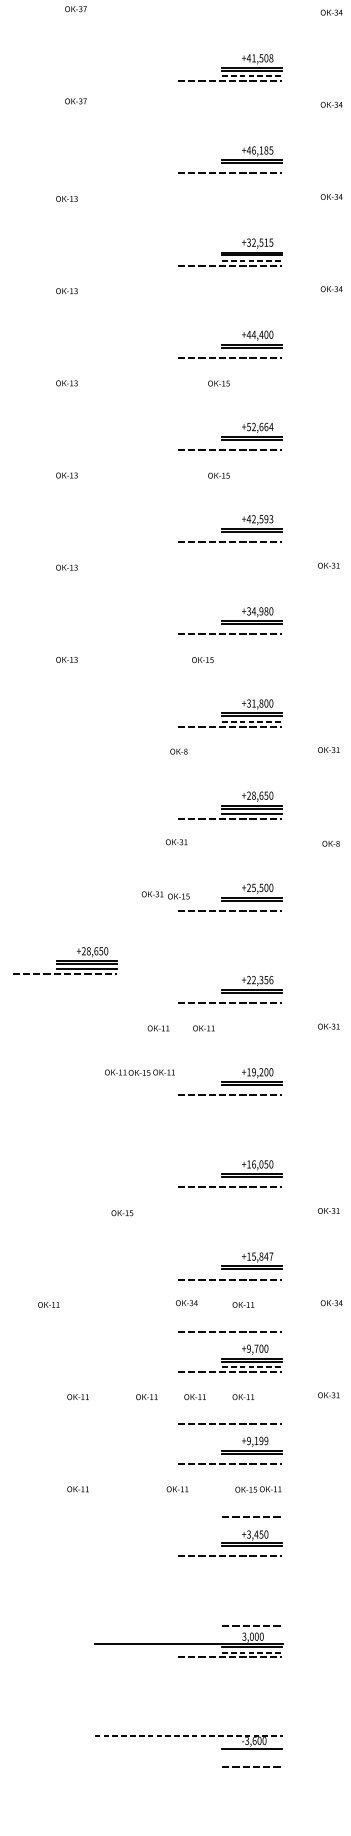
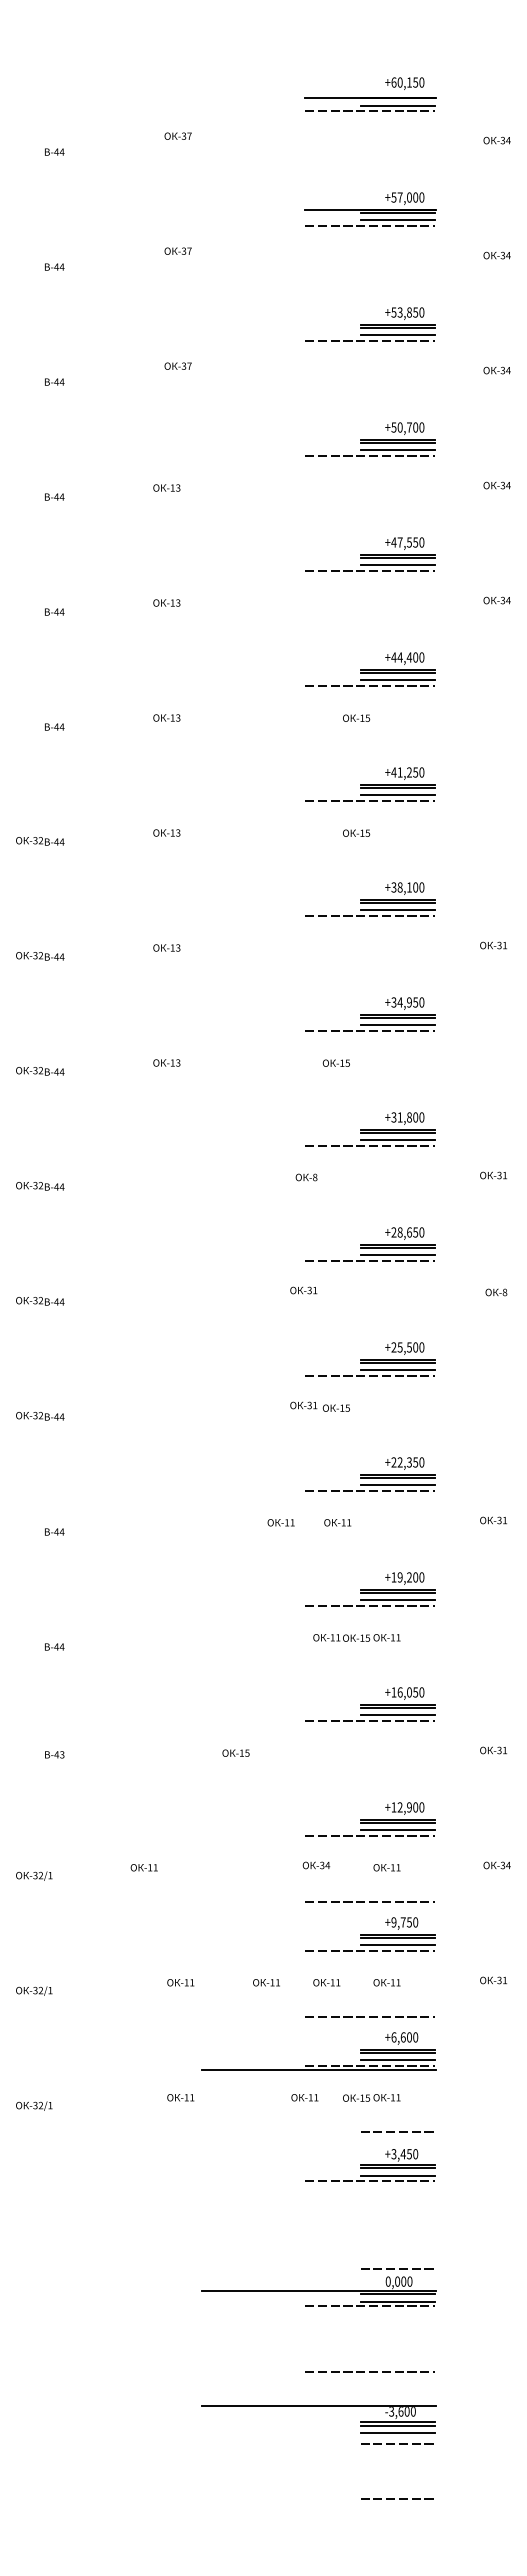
text: (259, 58) -> (407, 312), +41,508 -> +53,850
line: (252, 76) -> (398, 335), dashed -> solid
text: (259, 150) -> (407, 427), +46,185 -> +50,700
line: (251, 168) -> (397, 450), added
text: (259, 242) -> (407, 542), +32,515 -> +47,550
line: (252, 261) -> (398, 565), dashed -> solid
line: (251, 353) -> (397, 680), added
text: (259, 427) -> (407, 772), +52,664 -> +41,250
line: (251, 445) -> (397, 795), added
text: (259, 519) -> (407, 887), +42,593 -> +38,100
line: (251, 536) -> (397, 909), added
text: (266, 611) -> (415, 1002), +34,980 -> +34,950
line: (251, 629) -> (397, 1024), added
line: (252, 721) -> (398, 1139), dashed -> solid
text: (165, 895) -> (319, 1406), moved
line: (251, 905) -> (397, 1369), added
part: (65, 960) -> (164, 1438), removed
text: (271, 980) -> (421, 1462), +22,356 -> +22,350
line: (251, 997) -> (397, 1484), added
text: (139, 1072) -> (356, 1637), moved
line: (251, 1089) -> (397, 1599), added
line: (251, 1182) -> (397, 1714), added
text: (262, 1256) -> (410, 1807), +15,847 -> +12,900
line: (251, 1274) -> (397, 1829), added
text: (261, 1348) -> (409, 1922), +9,700 -> +9,750
line: (252, 1366) -> (398, 1944), dashed -> solid
text: (257, 1441) -> (404, 2037), +9,199 -> +6,600
line: (251, 1458) -> (397, 2059), added
line: (188, 1466) -> (318, 2069), added
text: (258, 1489) -> (371, 2097), moved
line: (251, 1551) -> (397, 2175), added
text: (243, 1636) -> (387, 2281), 3,000 -> 0,000
line: (252, 1652) -> (398, 2301), dashed -> solid
line: (229, 1708) -> (369, 2371), added
line: (189, 1736) -> (319, 2405), dashed -> solid
line: (251, 1752) -> (397, 2425), added
line: (251, 1758) -> (397, 2433), added
line: (253, 1810) -> (399, 2498), added

